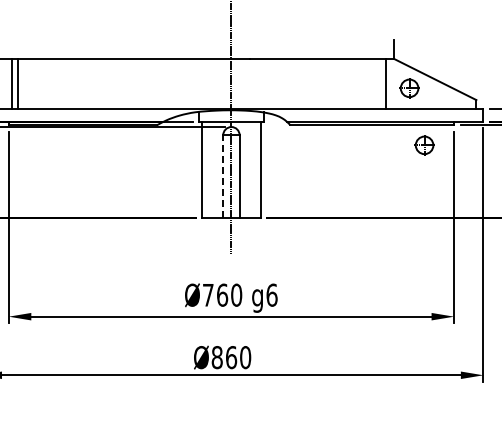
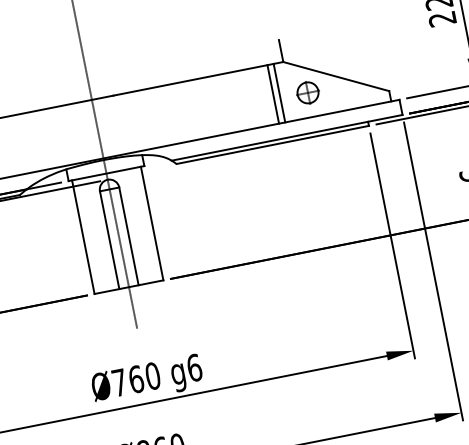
line: (380, 83) -> (272, 93), added
part: (424, 145) -> (338, 156), removed
line: (223, 176) -> (109, 239), dashed -> solid

